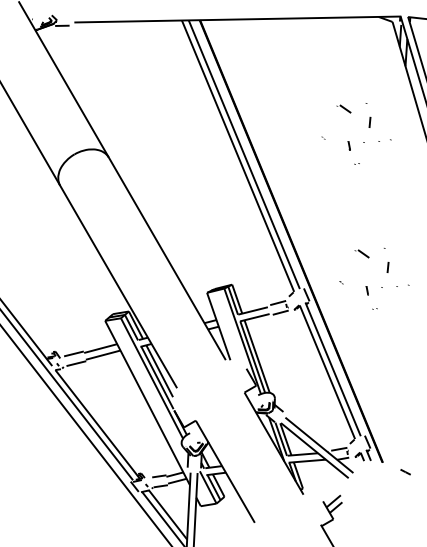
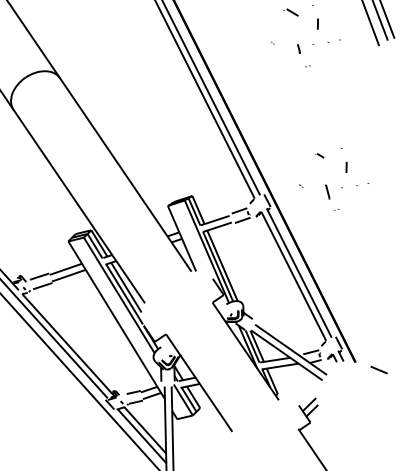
part: (361, 253) -> (319, 155), size x0.6
part: (366, 290) -> (326, 191), size x1.6
part: (405, 472) -> (378, 370), size x1.6

